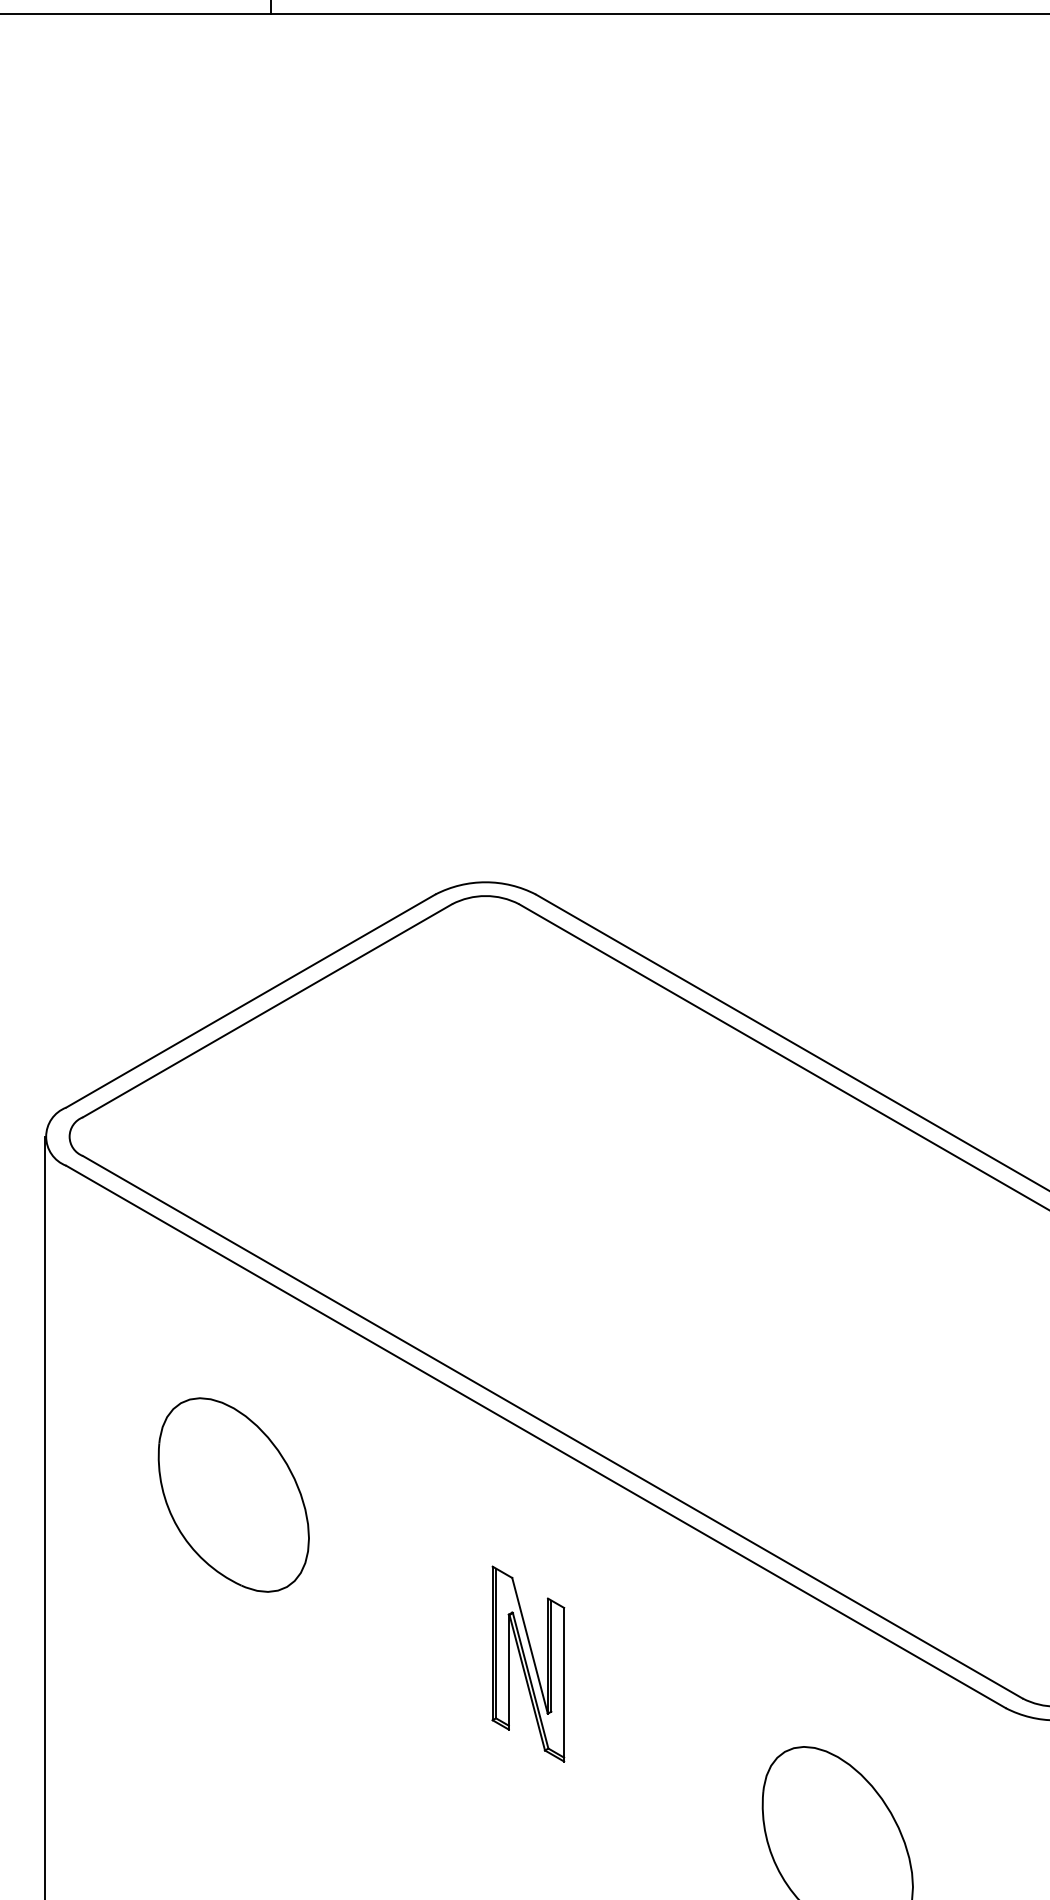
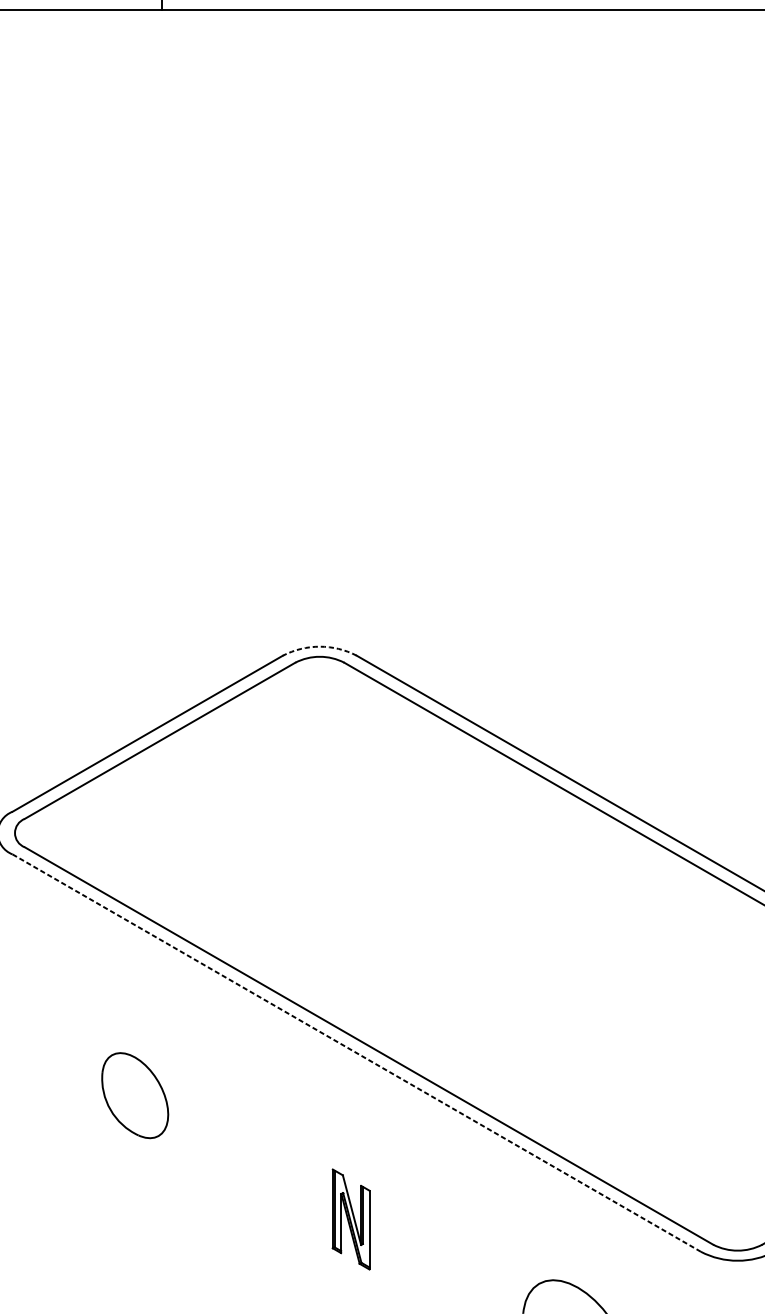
arc: (485, 882) -> (319, 646), solid -> dashed
line: (536, 1437) -> (357, 1053), solid -> dashed
part: (233, 1494) -> (135, 1095), size x0.6
part: (528, 1663) -> (351, 1219), size x0.7

